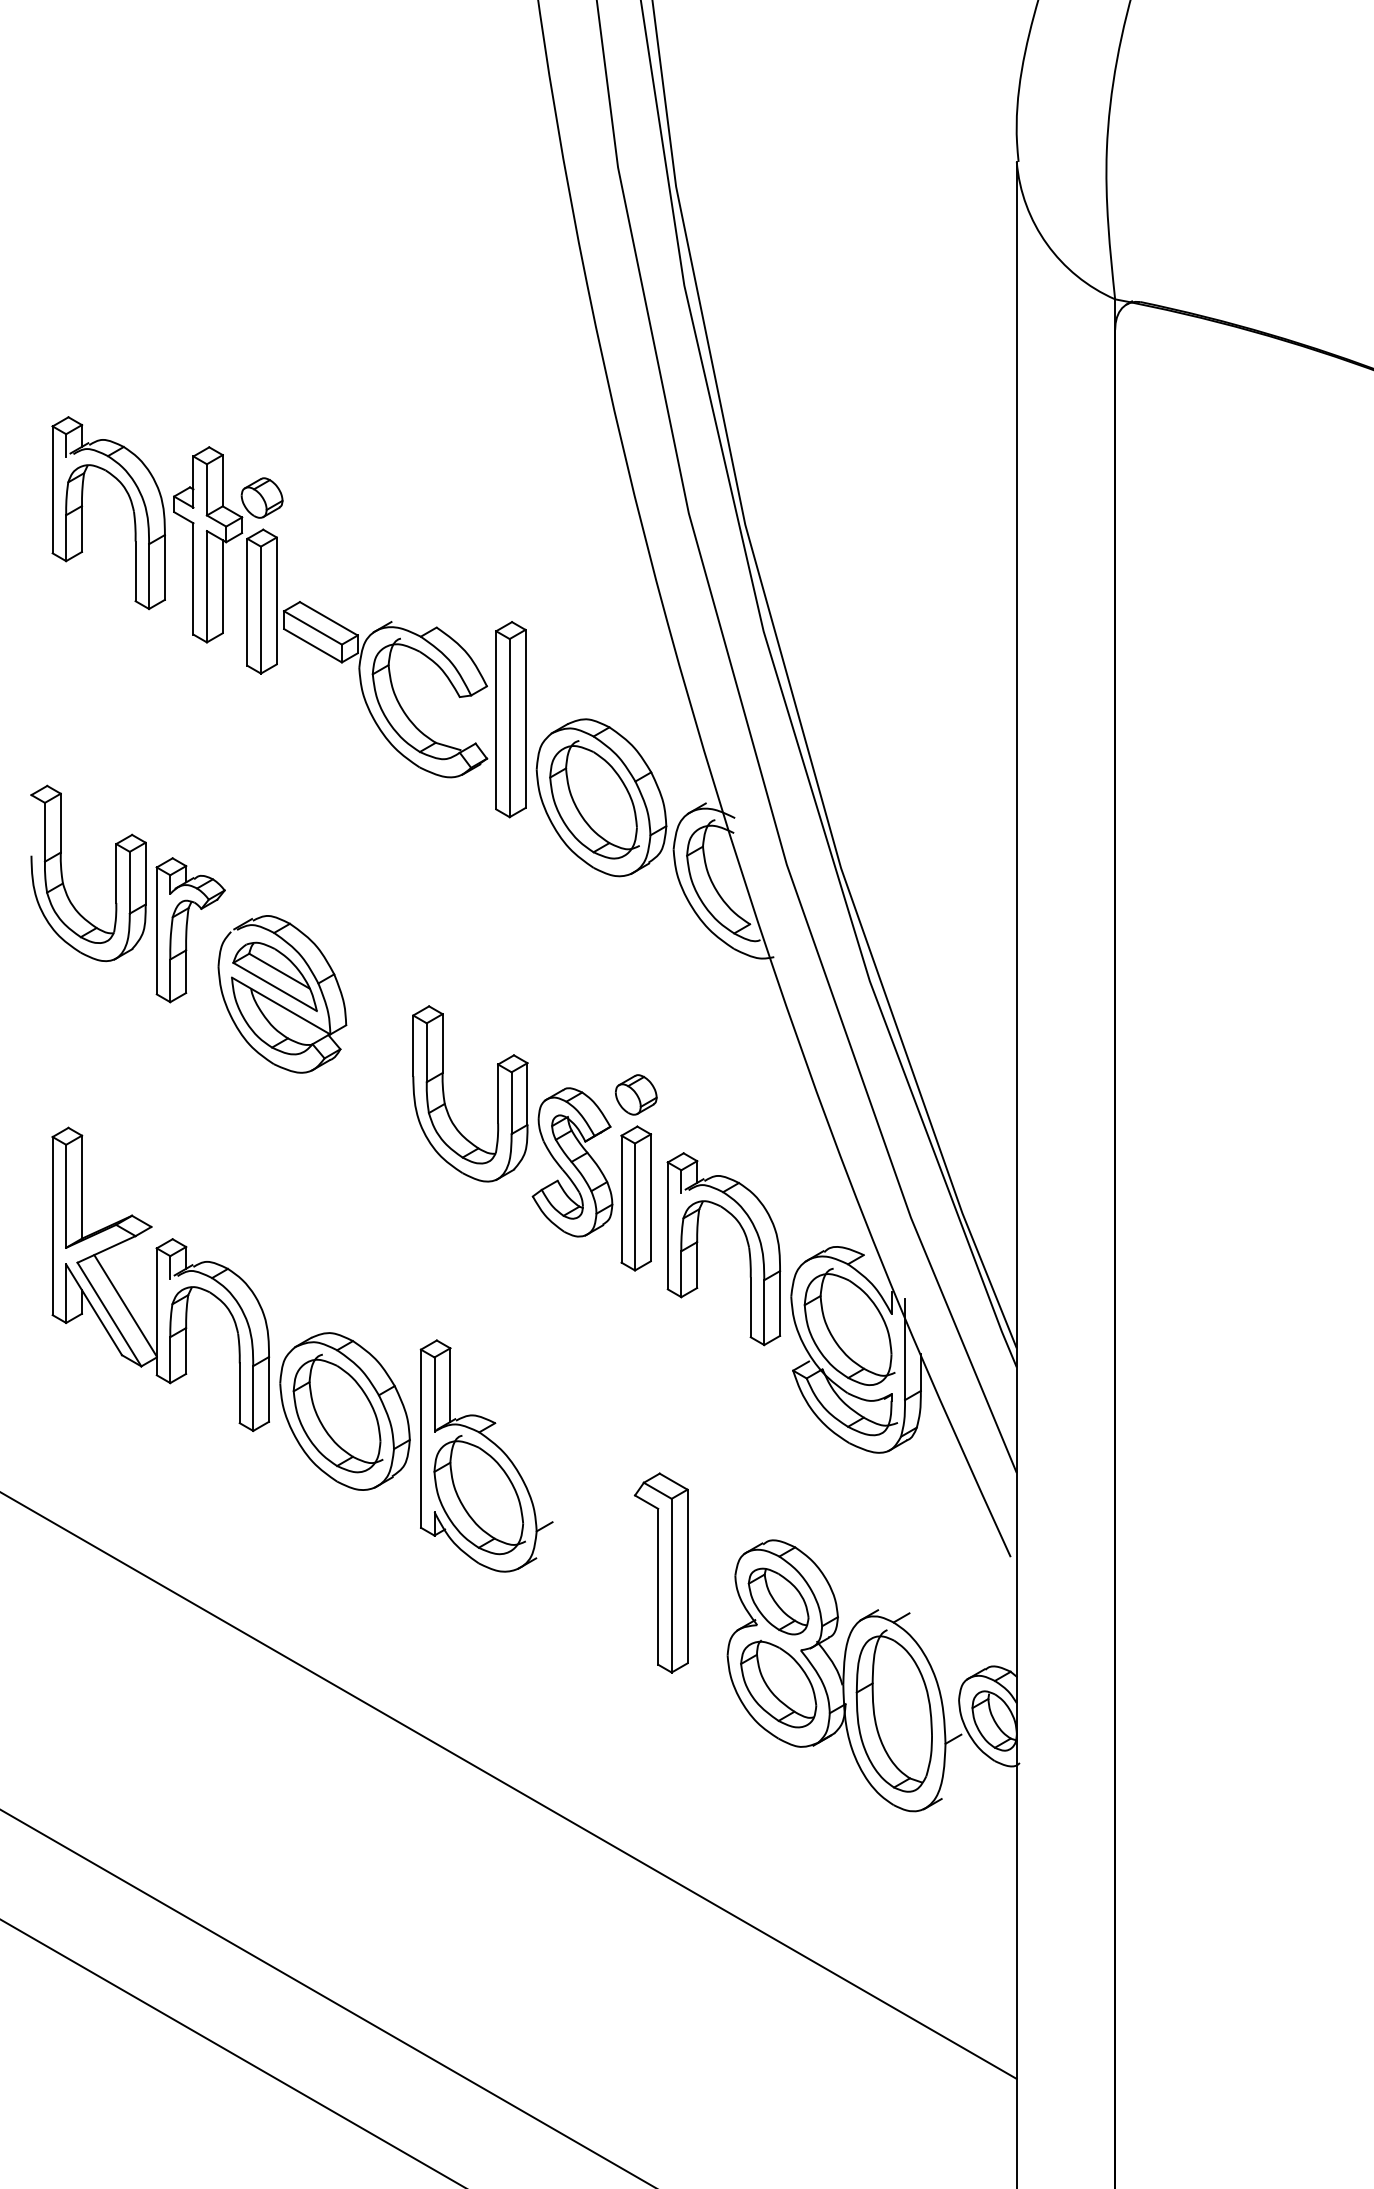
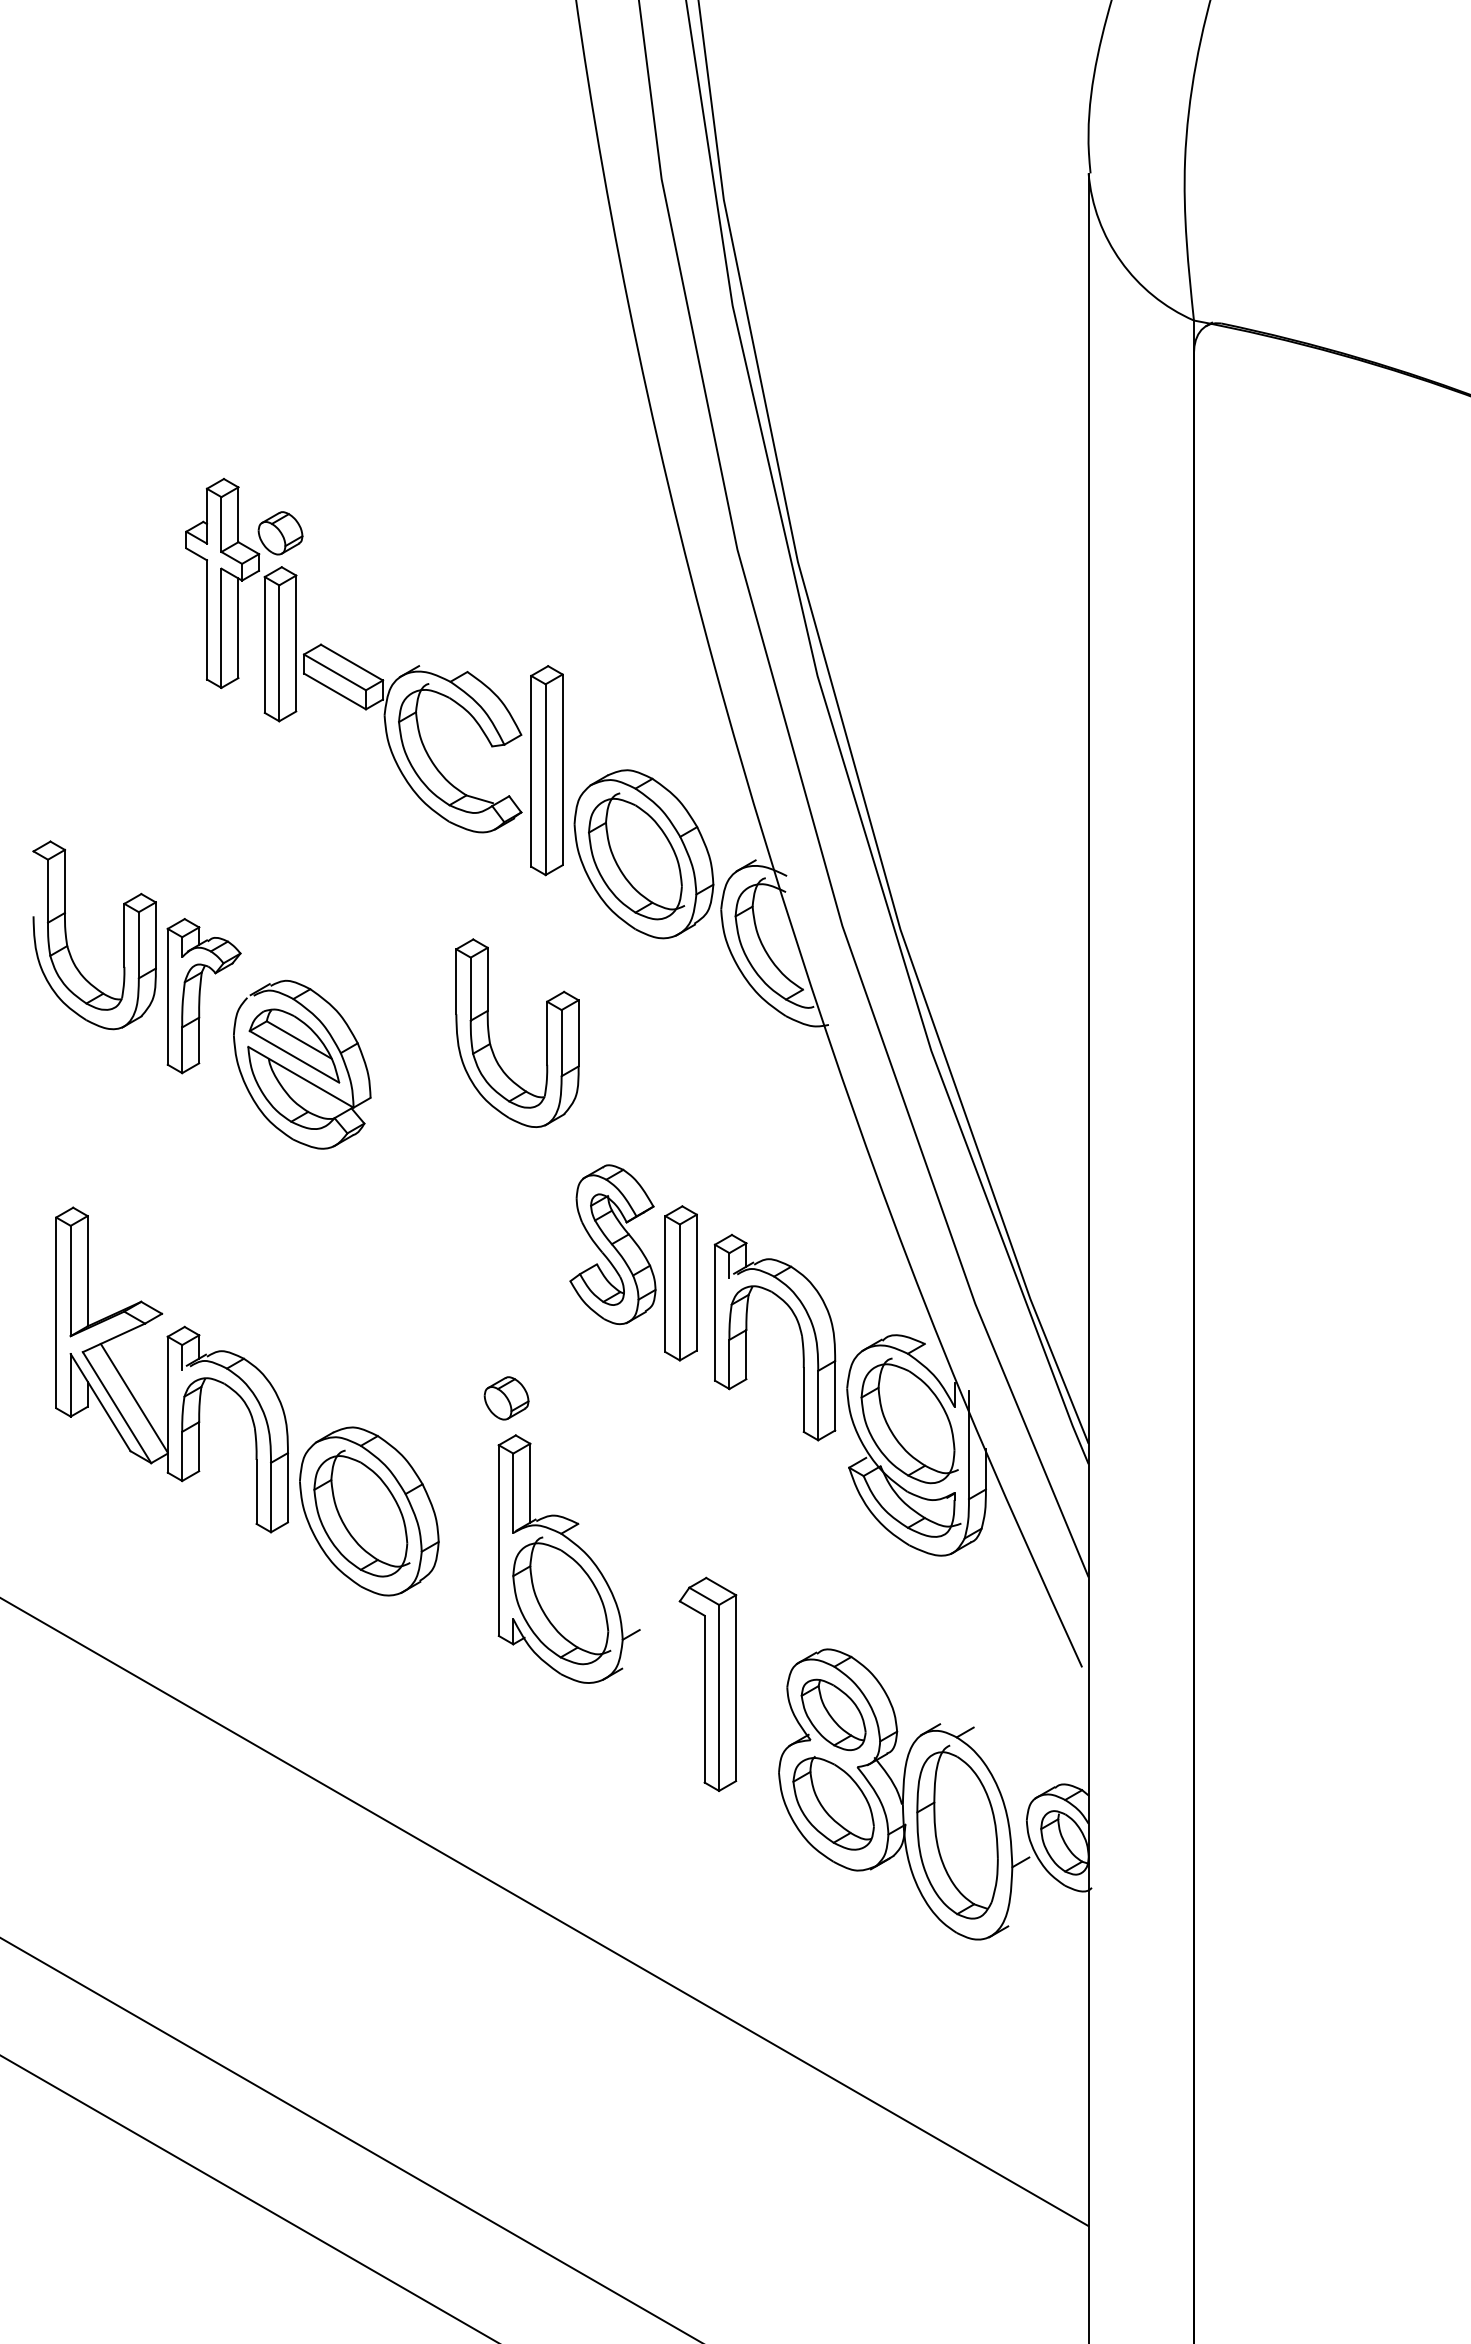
part: (131, 506) -> (140, 542), removed
part: (635, 1094) -> (505, 1397), moved
part: (445, 1100) -> (490, 1040), moved
part: (486, 1455) -> (568, 1558), moved

